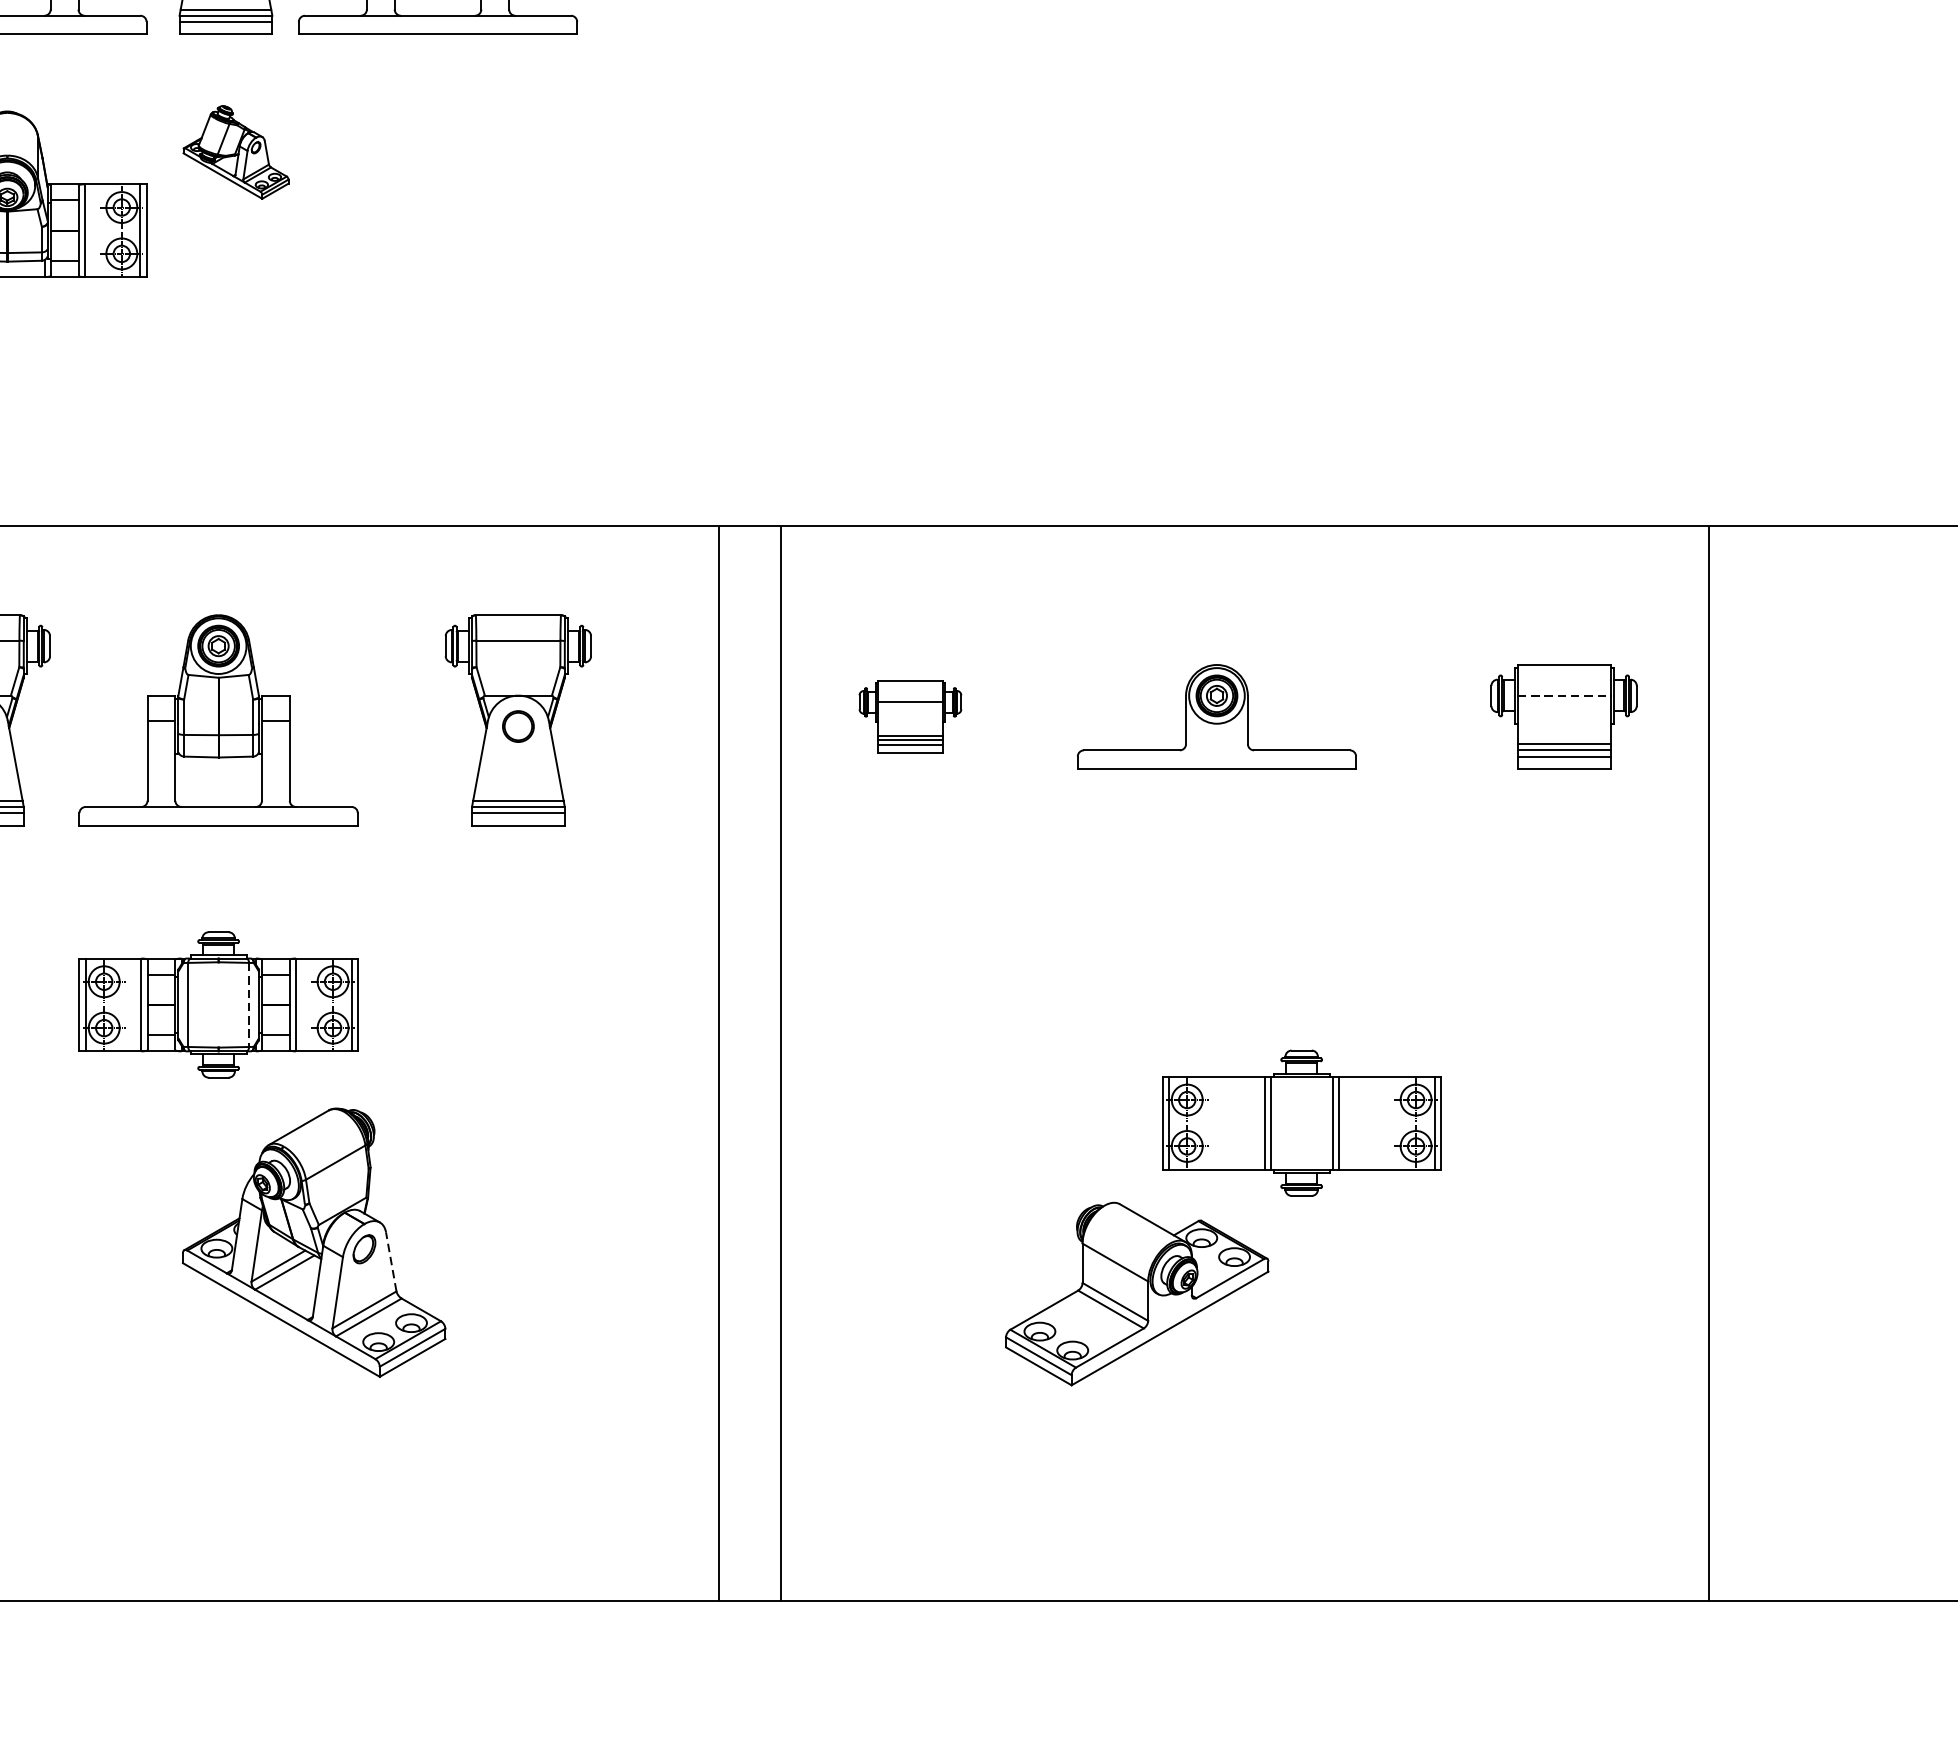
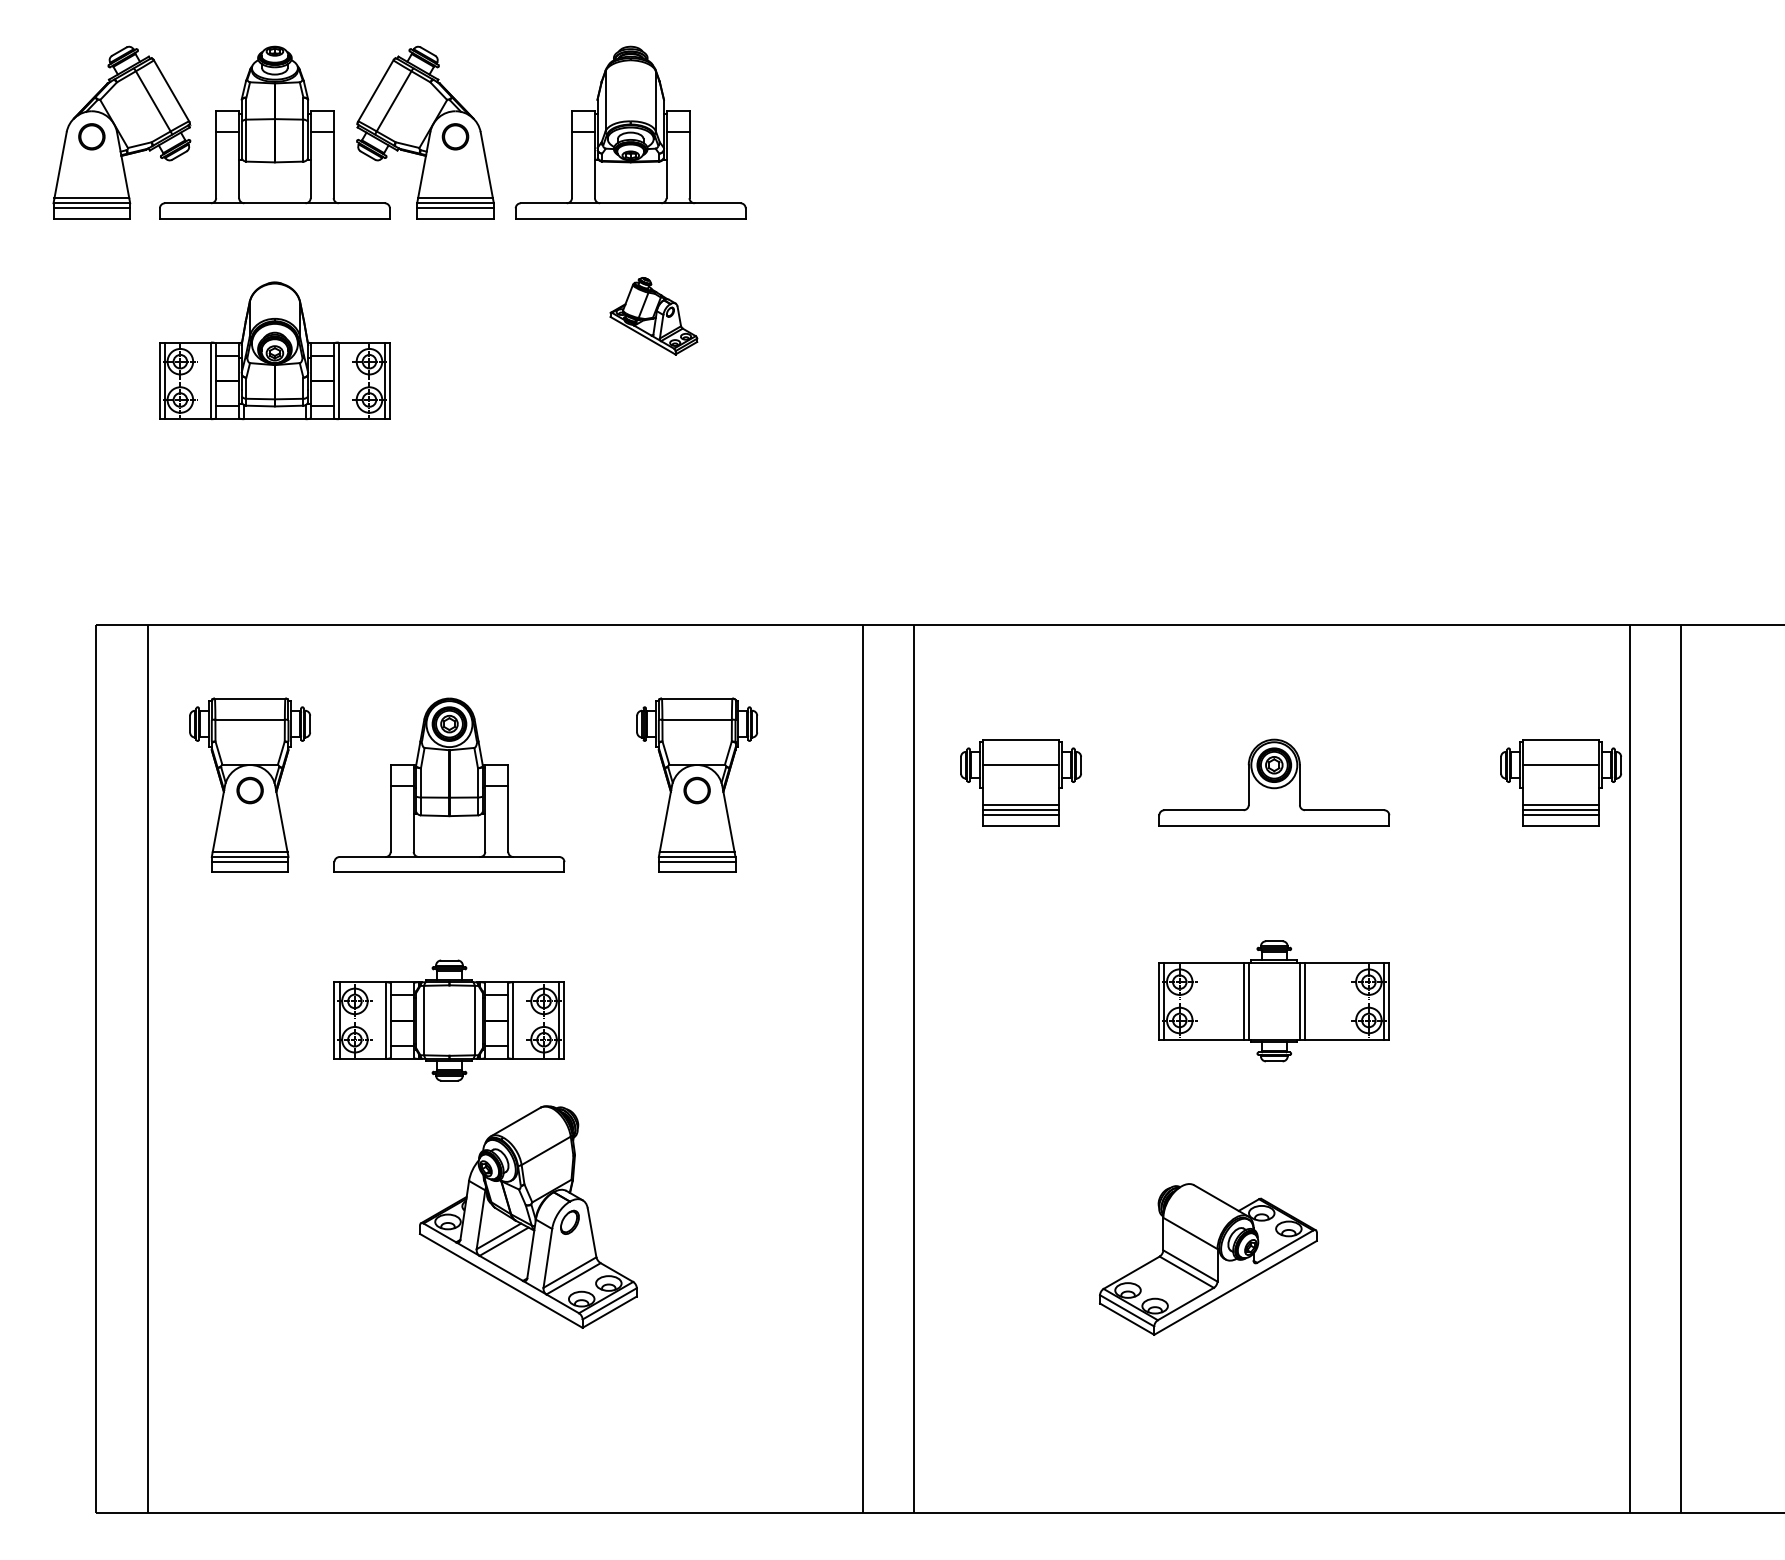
part: (235, 152) -> (653, 316), moved
line: (1564, 696) -> (1561, 765), dashed -> solid
part: (909, 716) -> (1020, 782), size x1.43
line: (248, 1004) -> (474, 1020), dashed -> solid
line: (1646, 1062) -> (1629, 1068), added
part: (1300, 1123) -> (1273, 1001), moved
line: (391, 1261) -> (592, 1232), dashed -> solid

